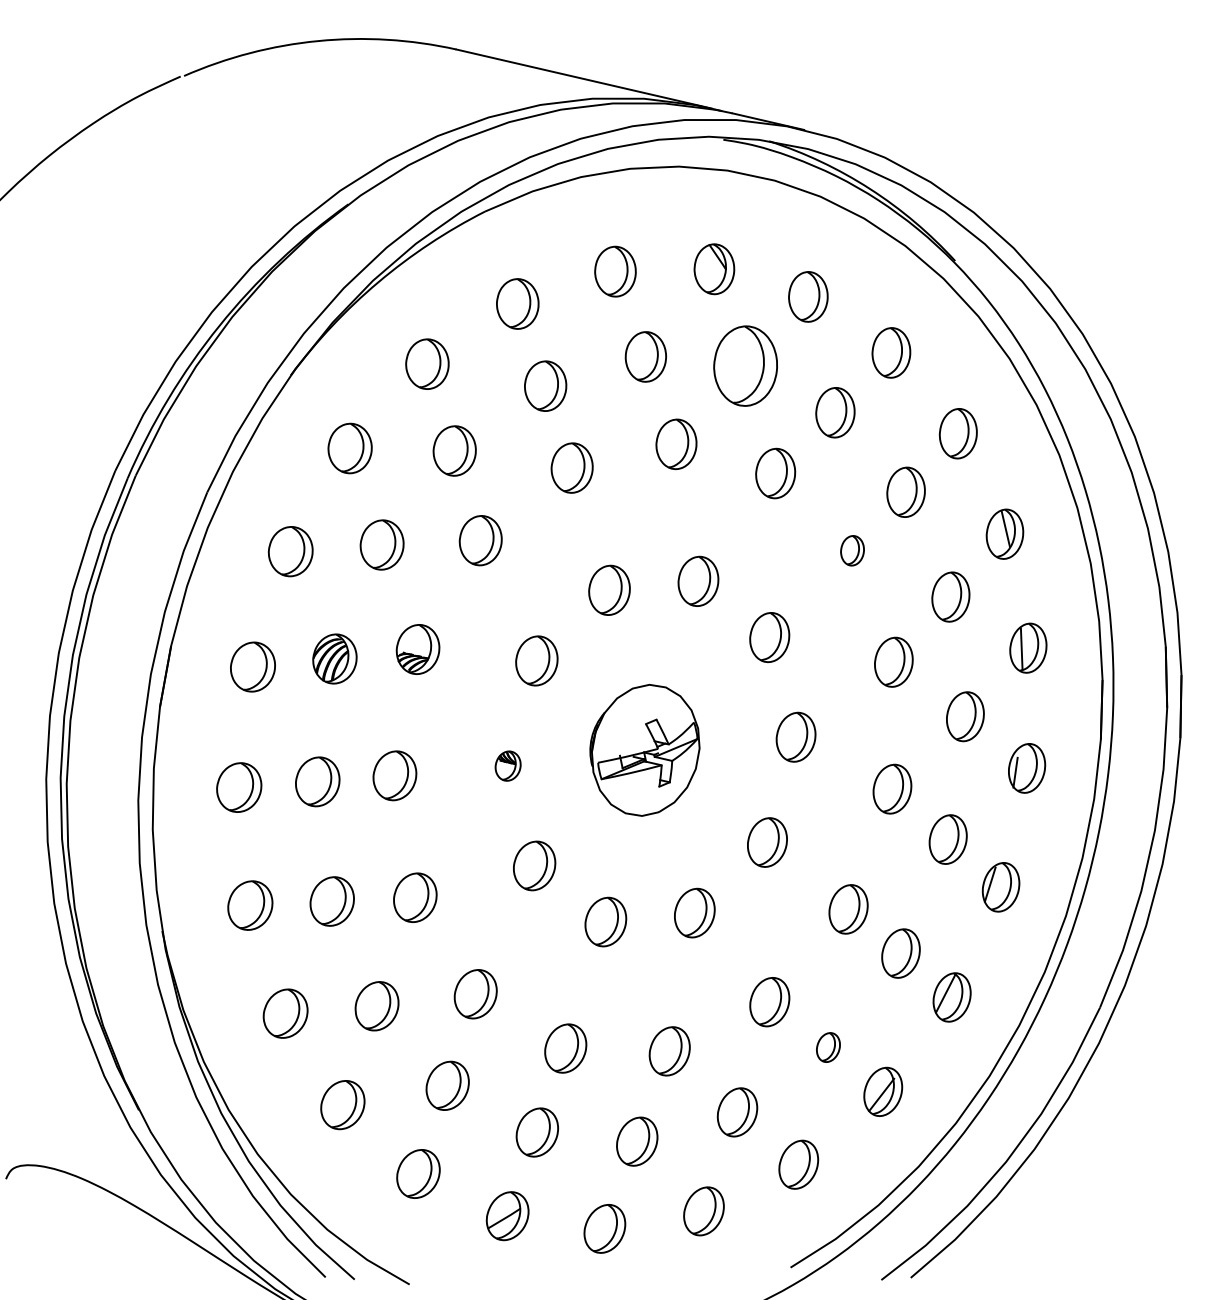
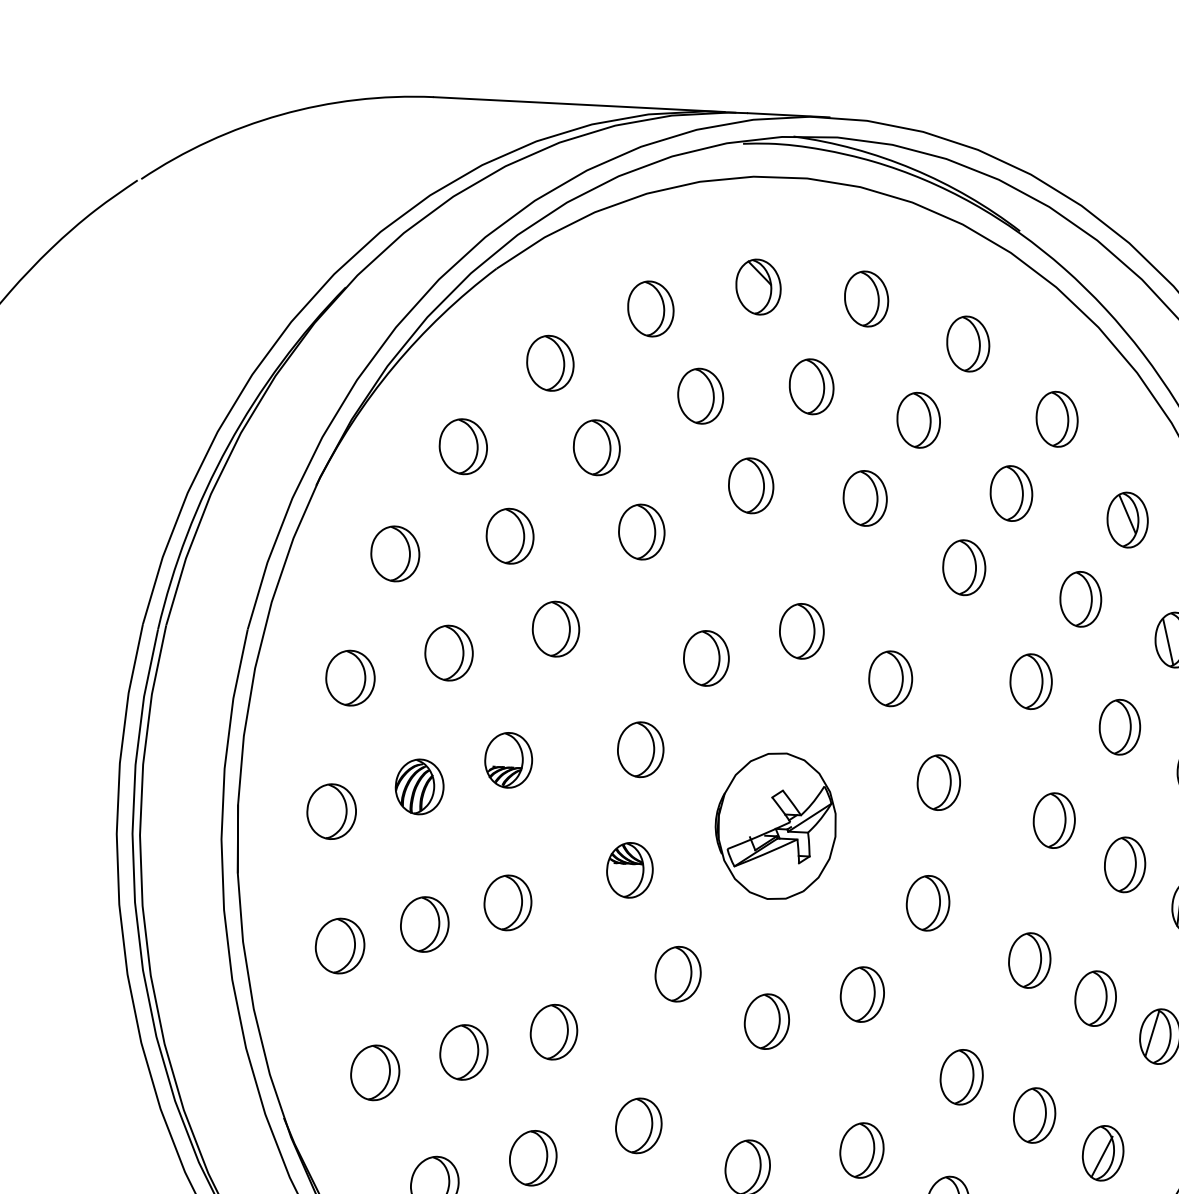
part: (745, 365) -> (811, 386), size x0.62
part: (852, 550) -> (964, 567), size x1.67
part: (507, 765) -> (628, 869), size x1.67
part: (828, 1047) -> (1034, 1115), size x1.67

